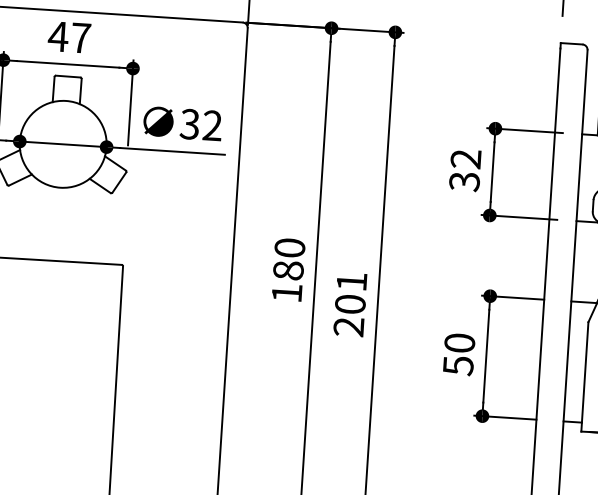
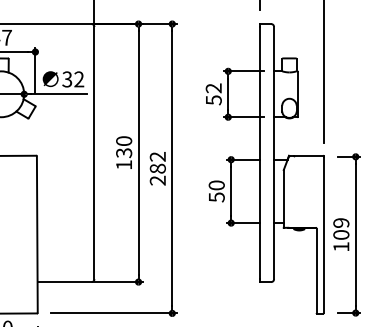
text: (464, 180) -> (213, 99), 32 -> 52
text: (289, 271) -> (124, 153), 180 -> 130
text: (350, 292) -> (157, 162), 201 -> 282

